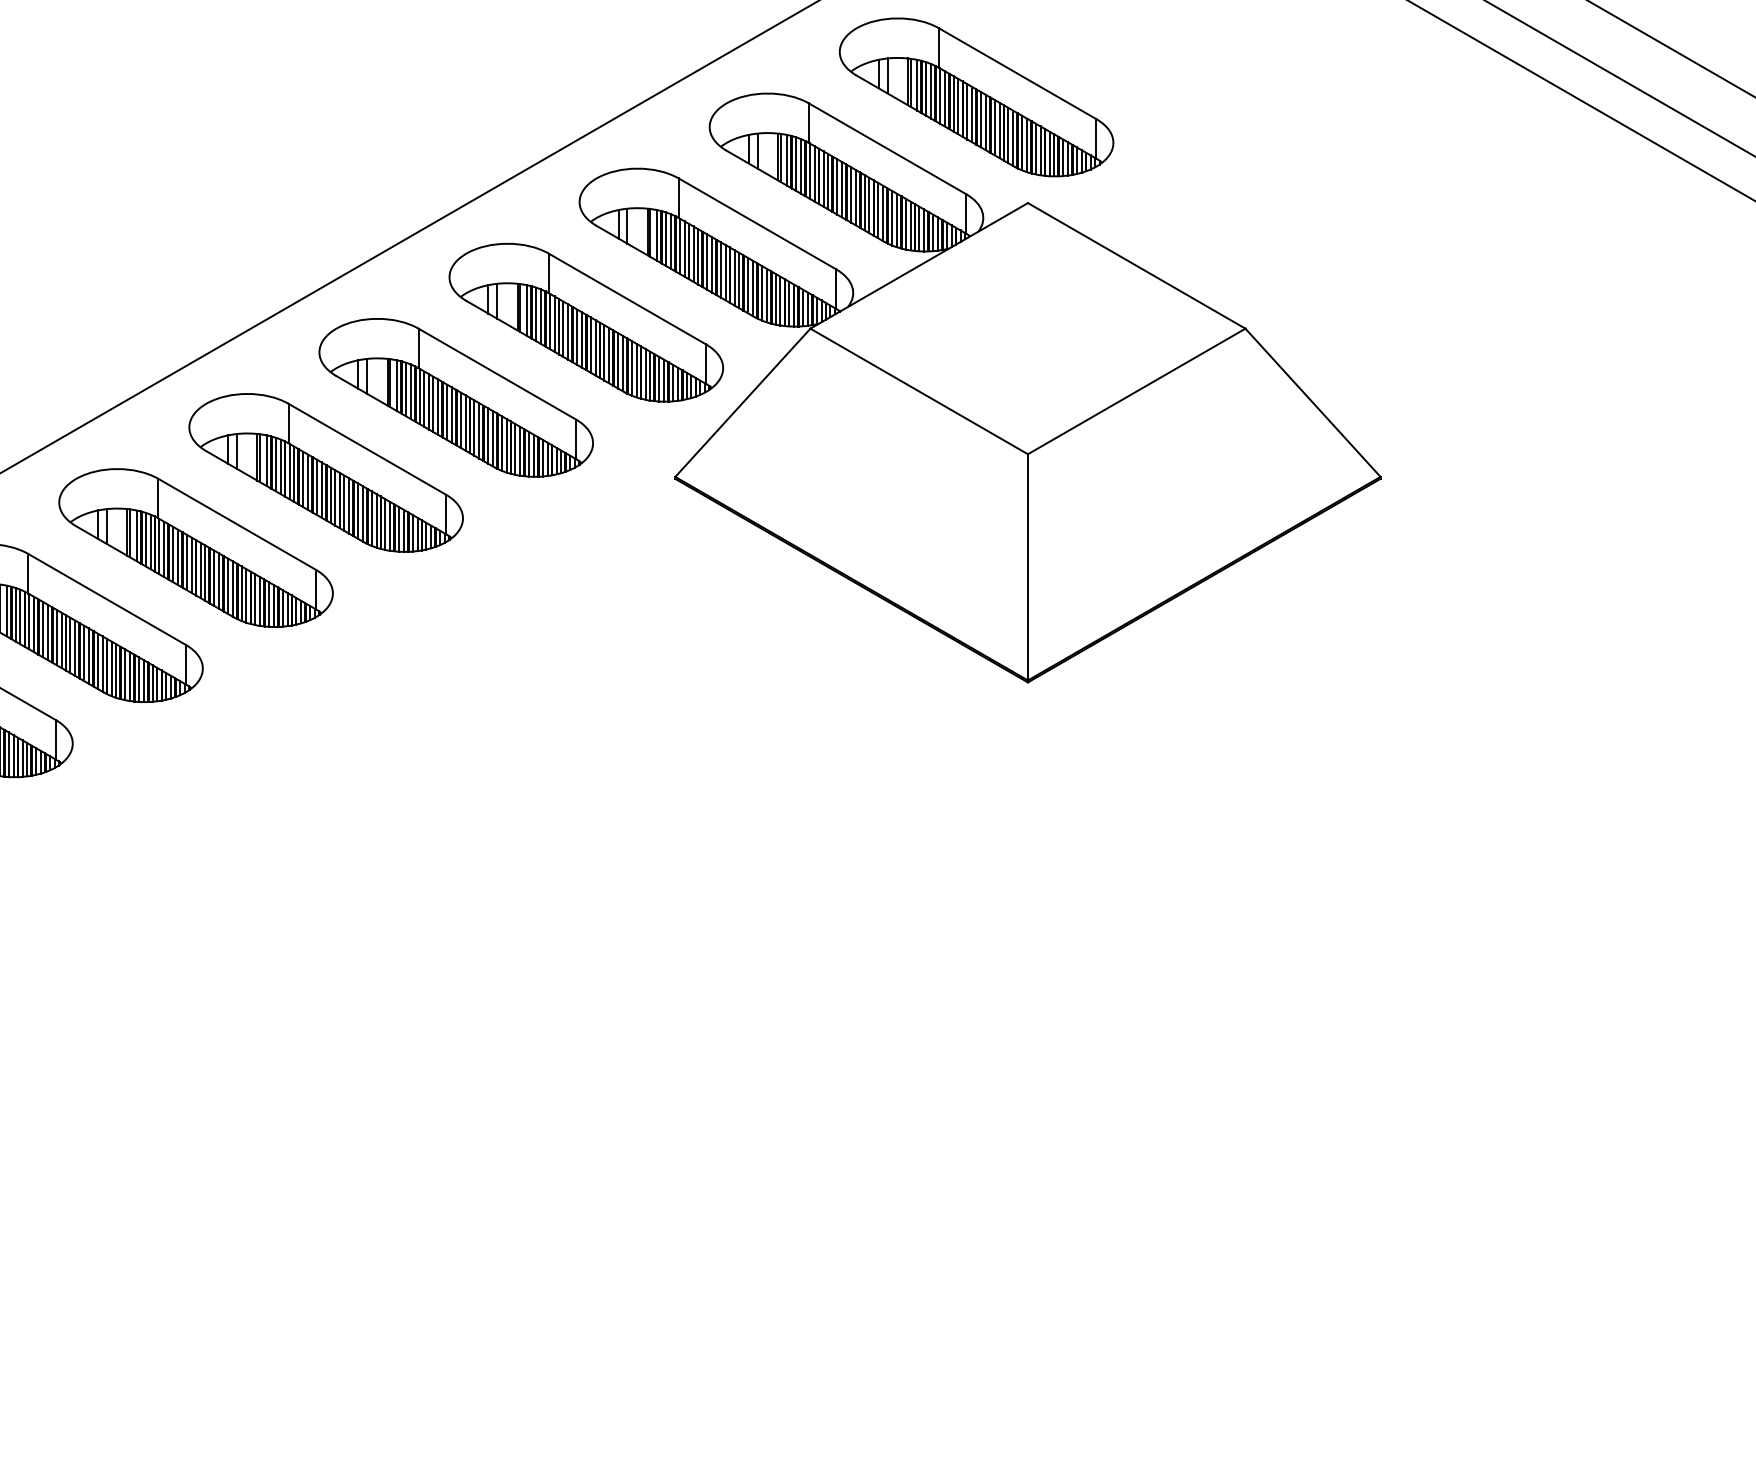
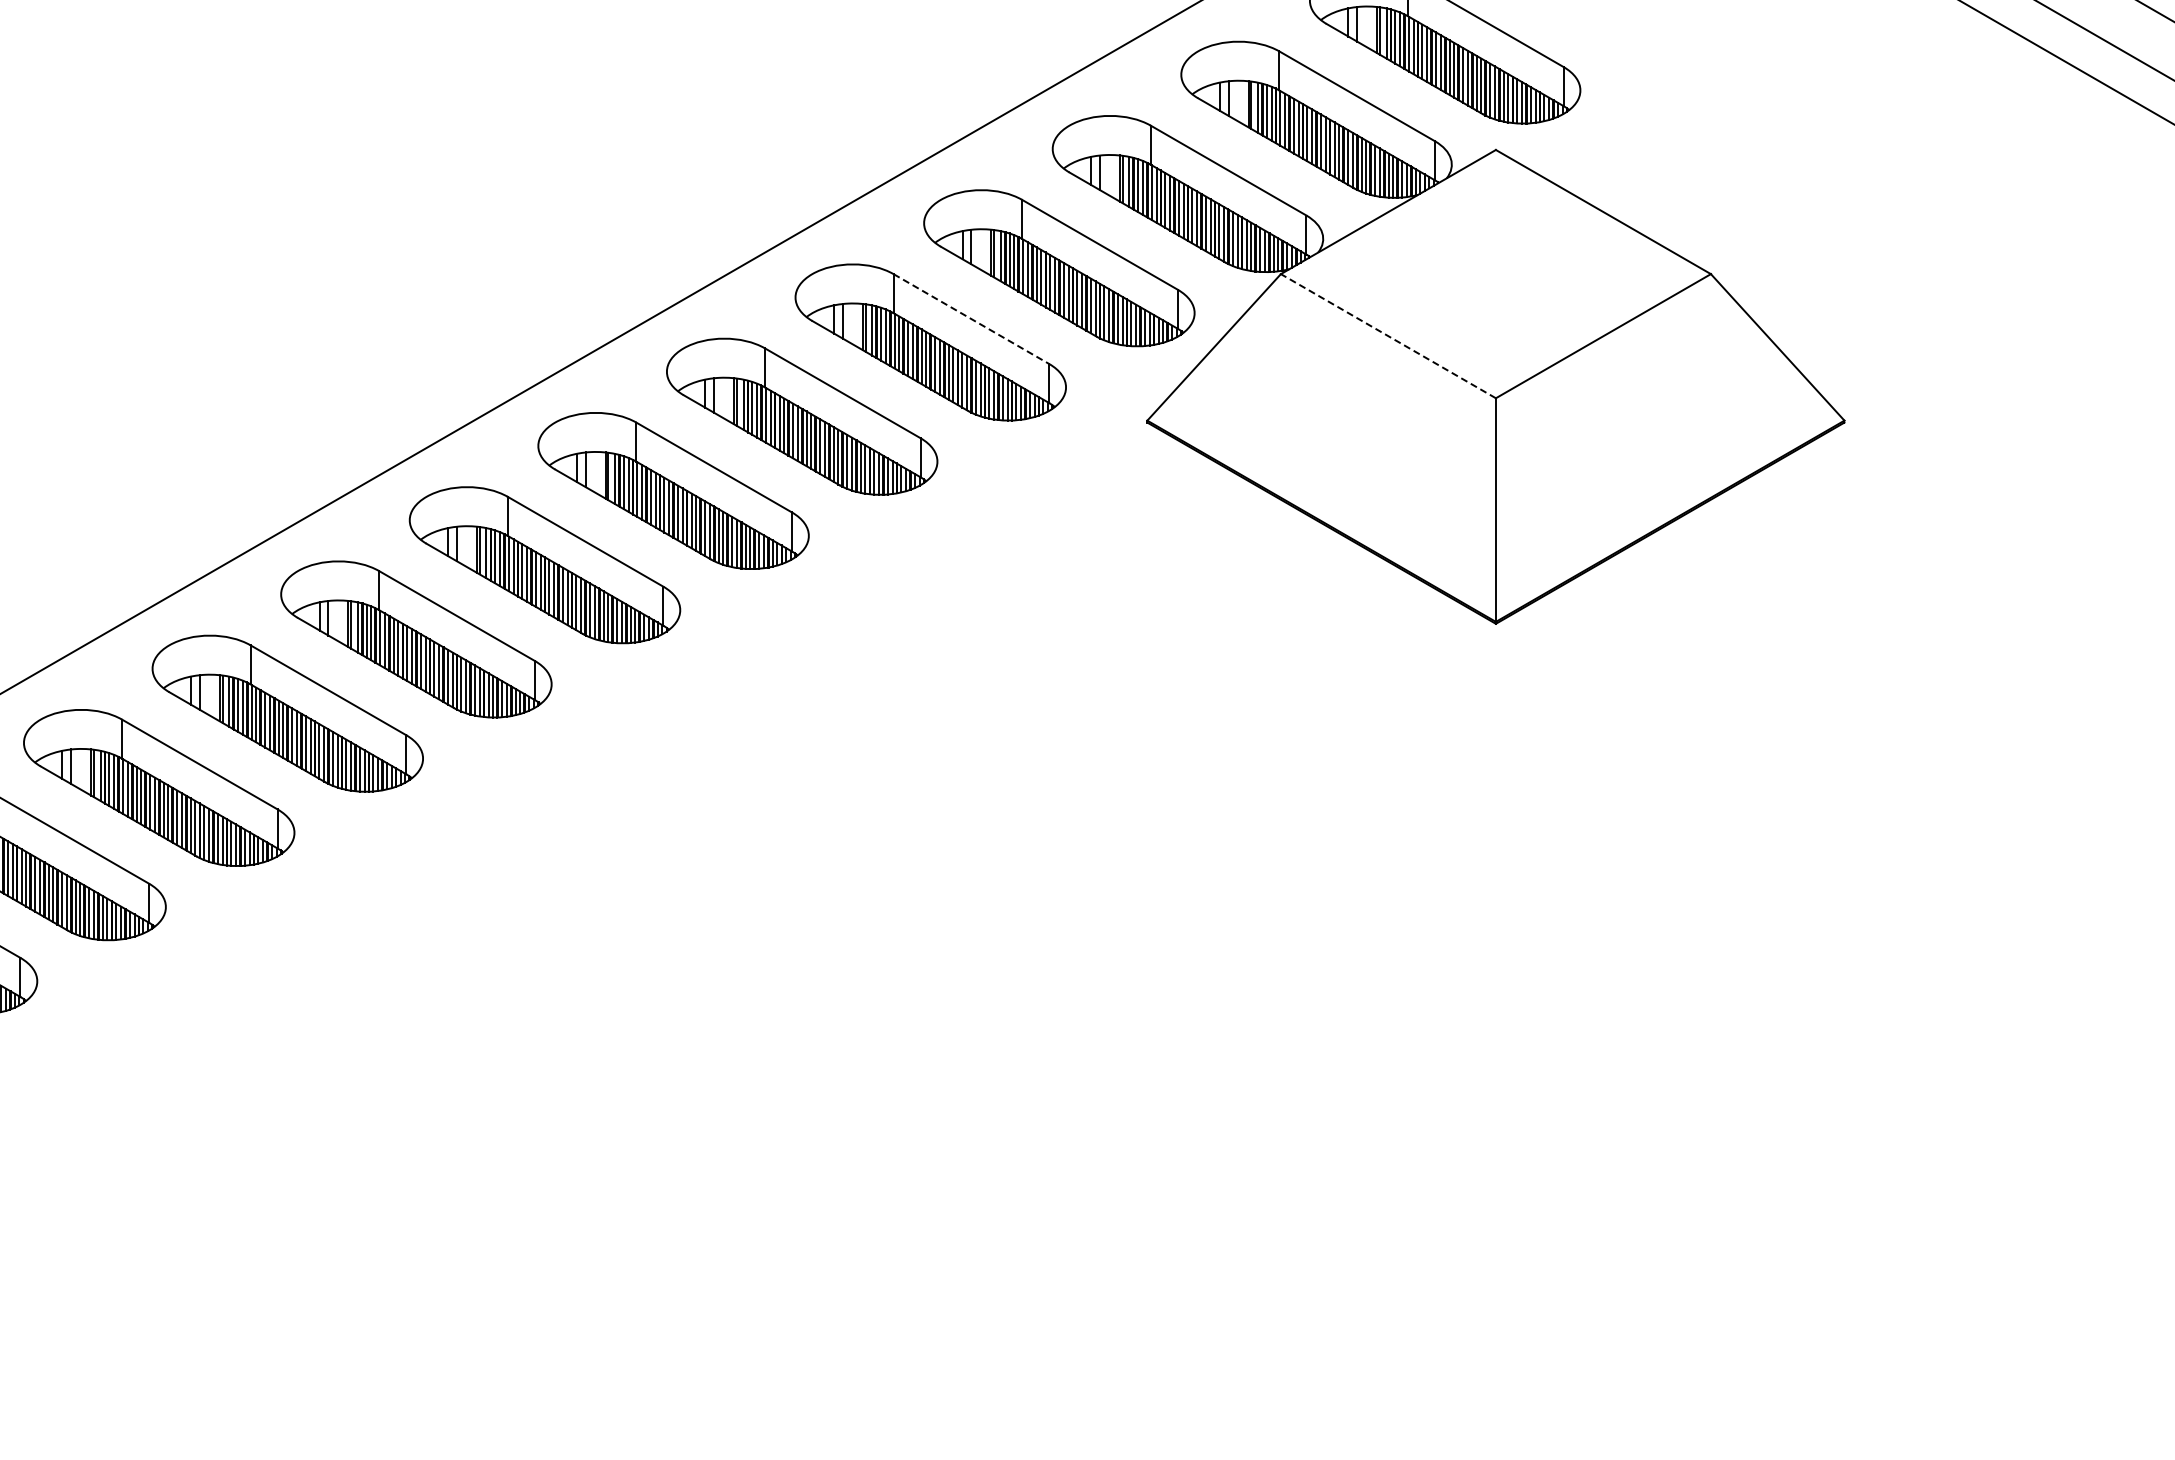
line: (497, 374) -> (971, 319), solid -> dashed
line: (918, 390) -> (1387, 335), solid -> dashed

